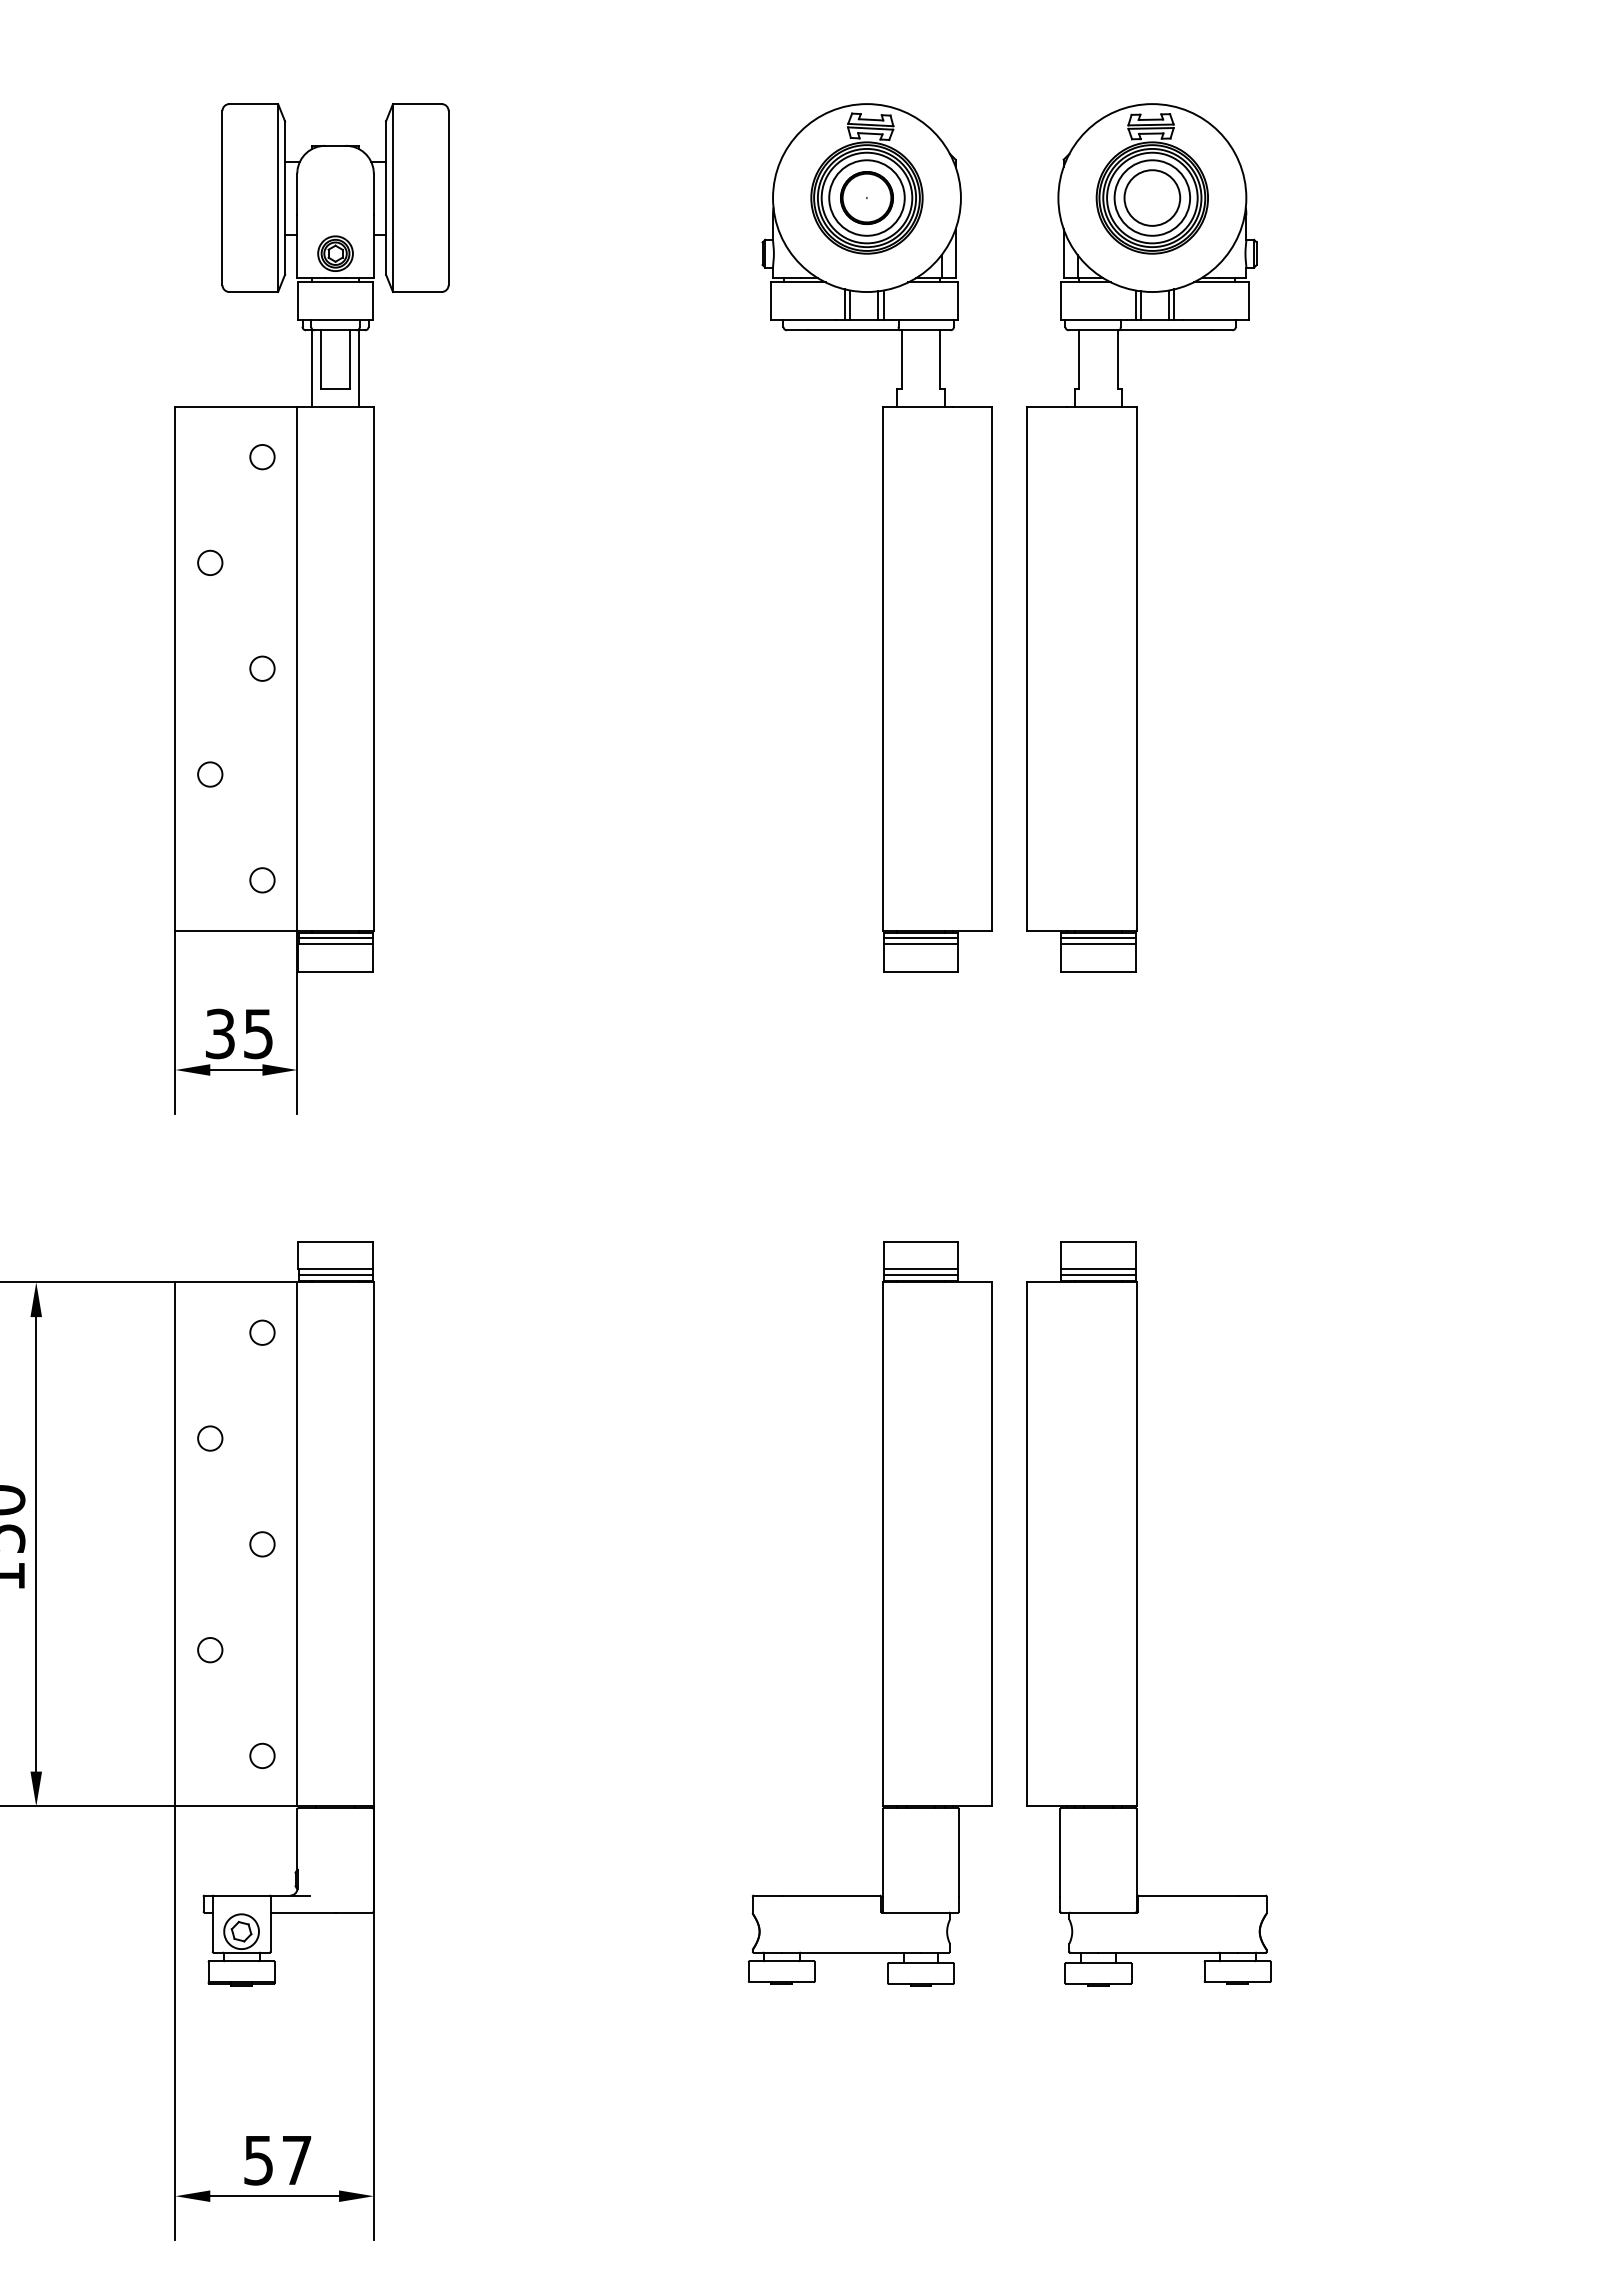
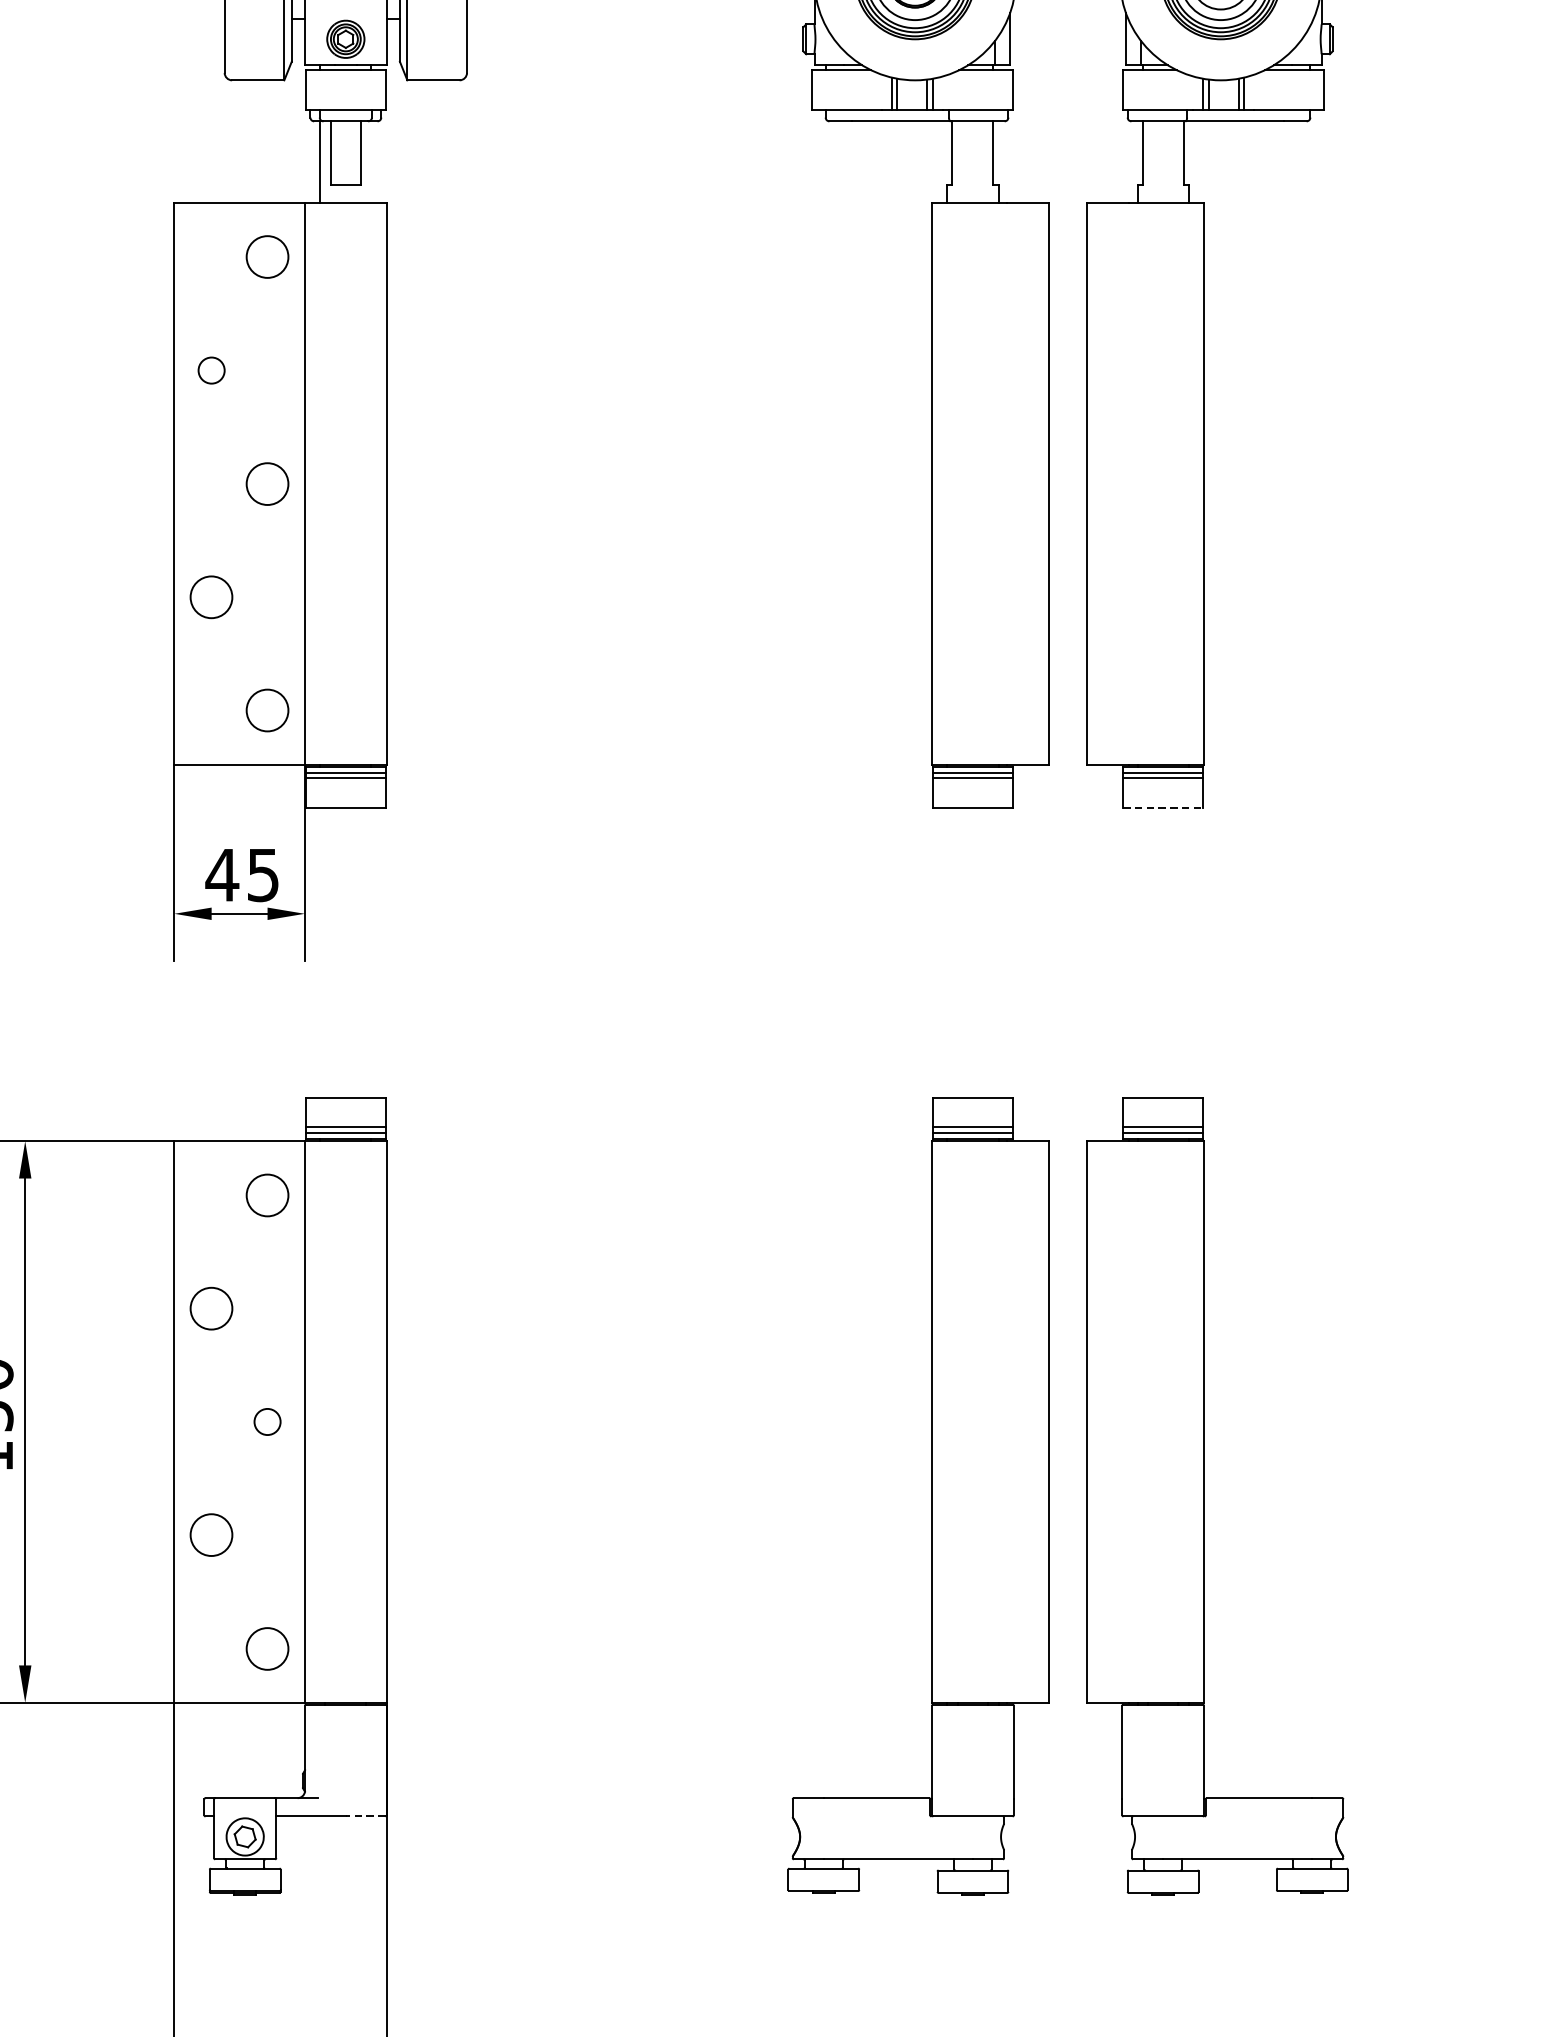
line: (359, 368) -> (371, 162), removed
circle: (262, 457) -> (267, 257), size x1.6
circle: (262, 668) -> (267, 483), size x1.6
circle: (210, 774) -> (211, 597), size x1.6
circle: (262, 880) -> (267, 710), size x1.6
line: (1098, 971) -> (1163, 808), solid -> dashed
text: (220, 1033) -> (222, 874), 35 -> 45
circle: (262, 1332) -> (267, 1195), size x1.6
circle: (210, 1438) -> (211, 1308), size x1.6
circle: (210, 1650) -> (211, 1535), size x1.6
circle: (262, 1755) -> (267, 1648), size x1.6
line: (354, 1912) -> (366, 1816), solid -> dashed

